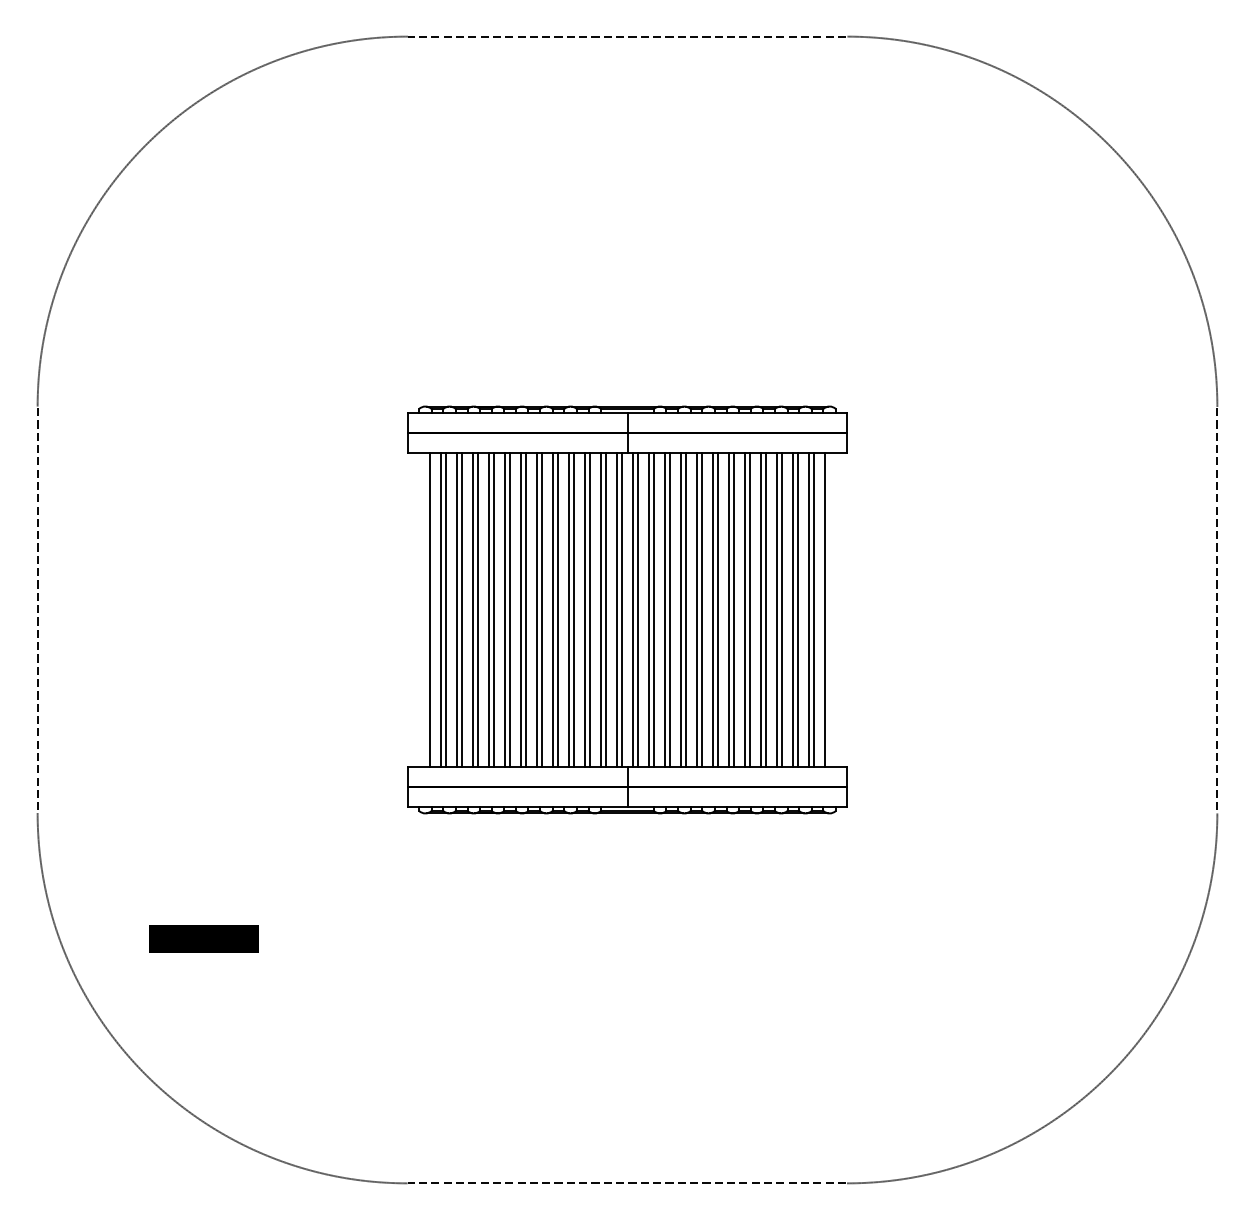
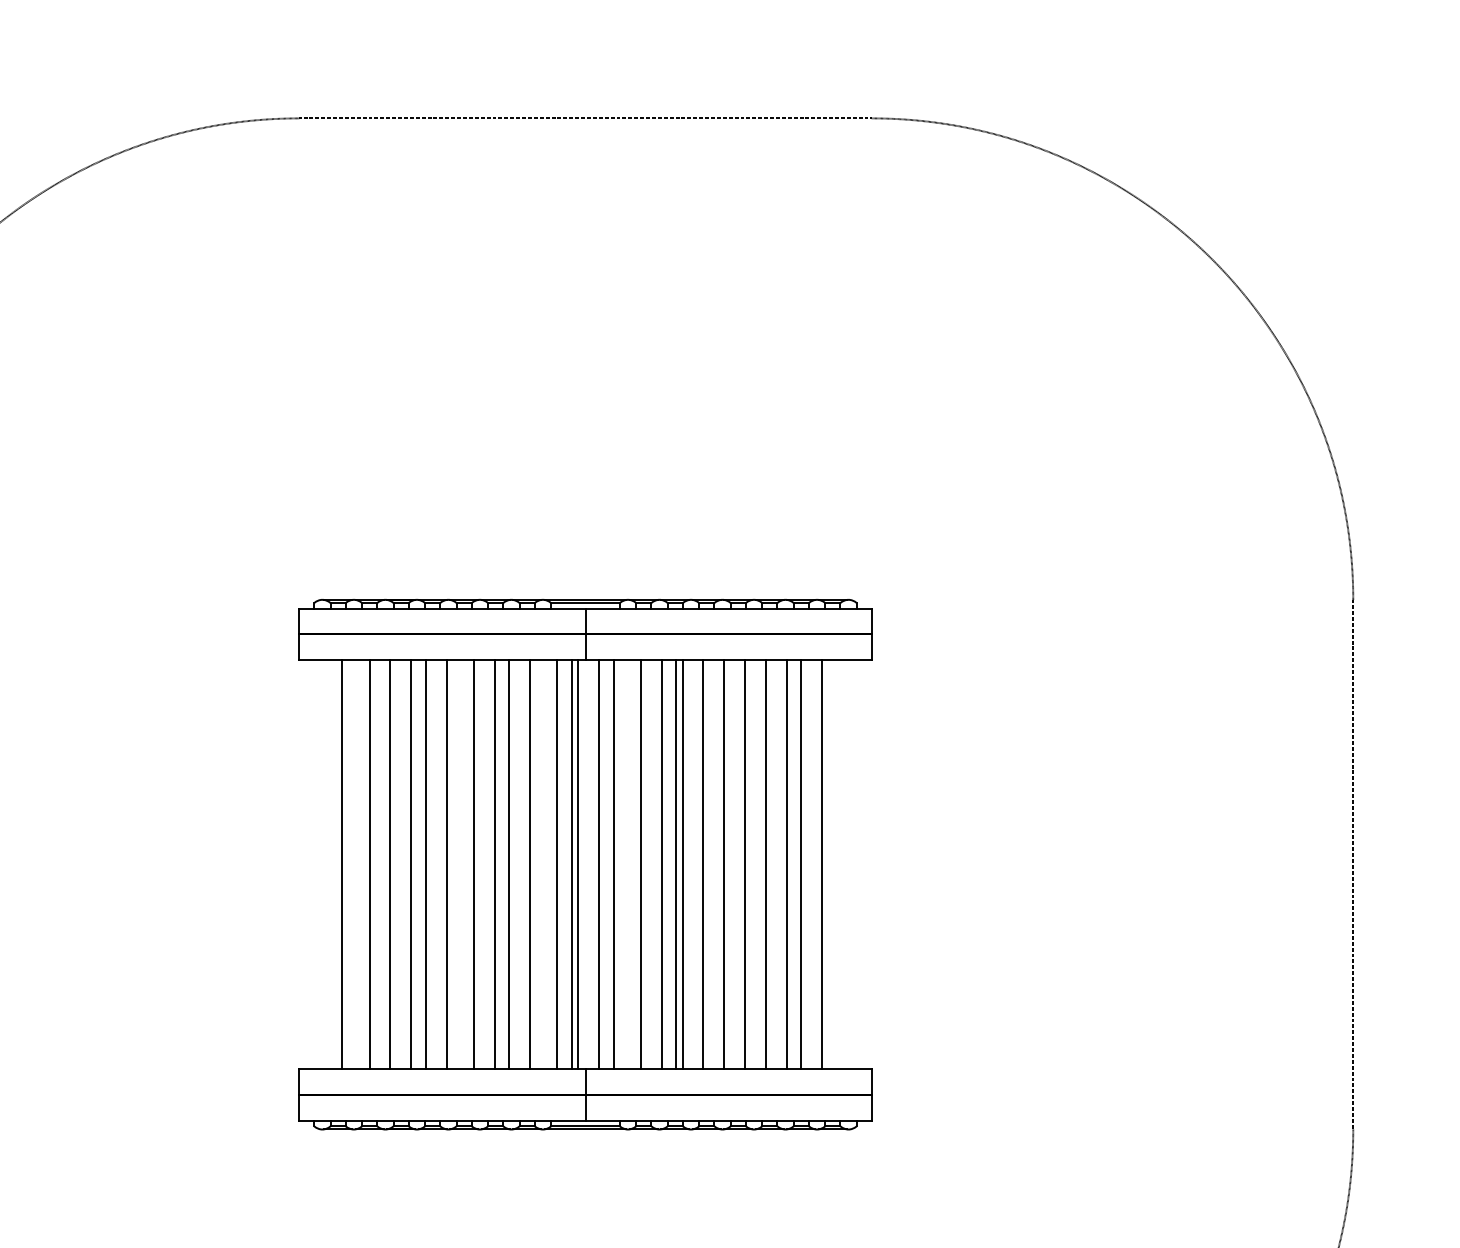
line: (429, 609) -> (327, 864), removed
line: (445, 609) -> (348, 864), removed
line: (456, 609) -> (362, 864), removed
line: (472, 609) -> (383, 864), removed
line: (488, 609) -> (404, 864), removed
line: (509, 609) -> (431, 864), removed
line: (525, 609) -> (452, 864), removed
line: (536, 609) -> (467, 864), removed
line: (552, 609) -> (487, 864), removed
line: (573, 609) -> (515, 864), removed
line: (589, 609) -> (536, 864), removed
line: (600, 609) -> (550, 864), removed
line: (633, 609) -> (593, 864), removed
line: (654, 609) -> (620, 864), removed
line: (665, 609) -> (634, 864), removed
line: (681, 609) -> (655, 864), removed
line: (713, 609) -> (697, 864), removed
line: (729, 609) -> (718, 864), removed
line: (745, 609) -> (739, 864), removed
line: (761, 609) -> (759, 864), removed
line: (777, 609) -> (780, 864), removed
line: (798, 609) -> (808, 864), removed
line: (814, 609) -> (828, 864), removed
line: (825, 609) -> (843, 864), removed

